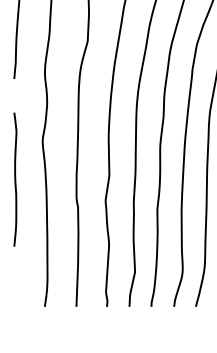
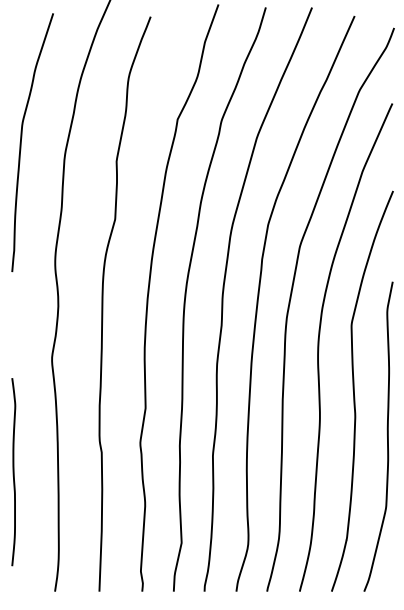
curve: (15, 179) -> (13, 472), moved

